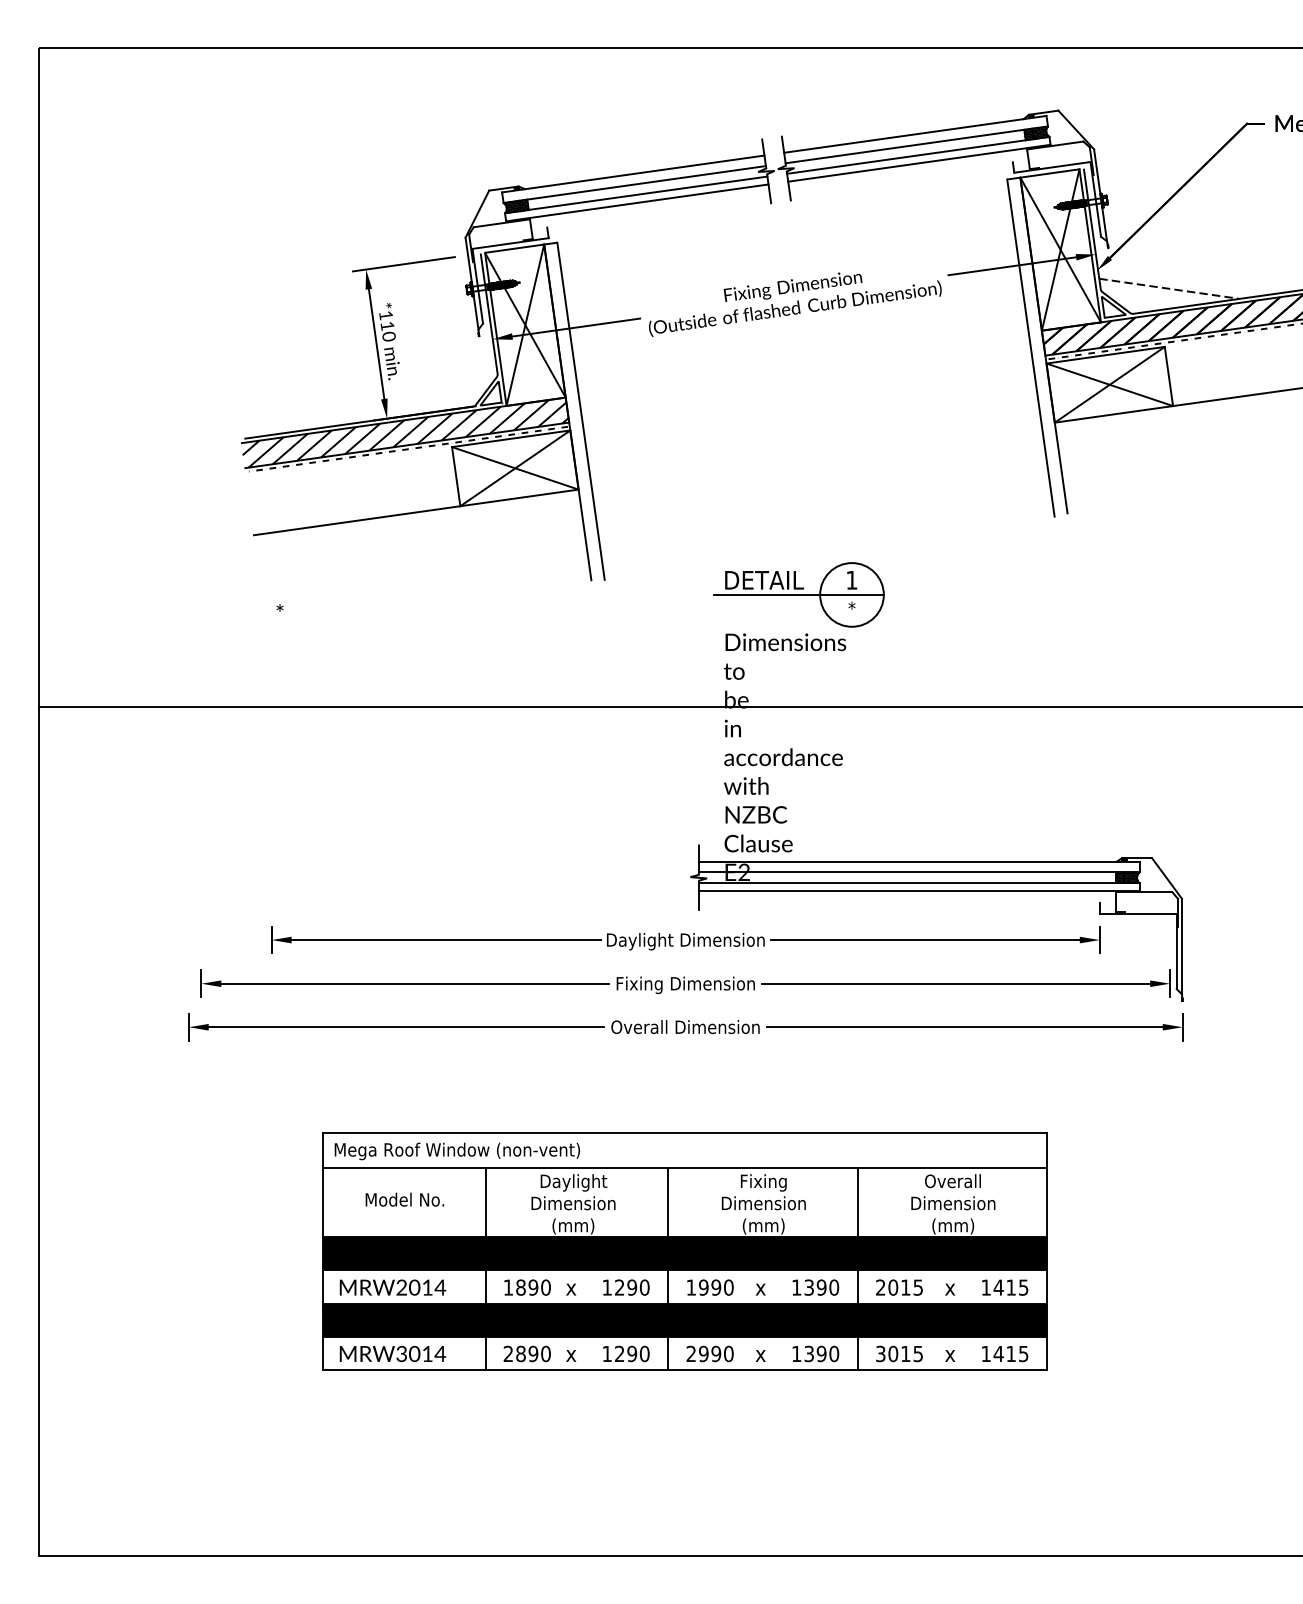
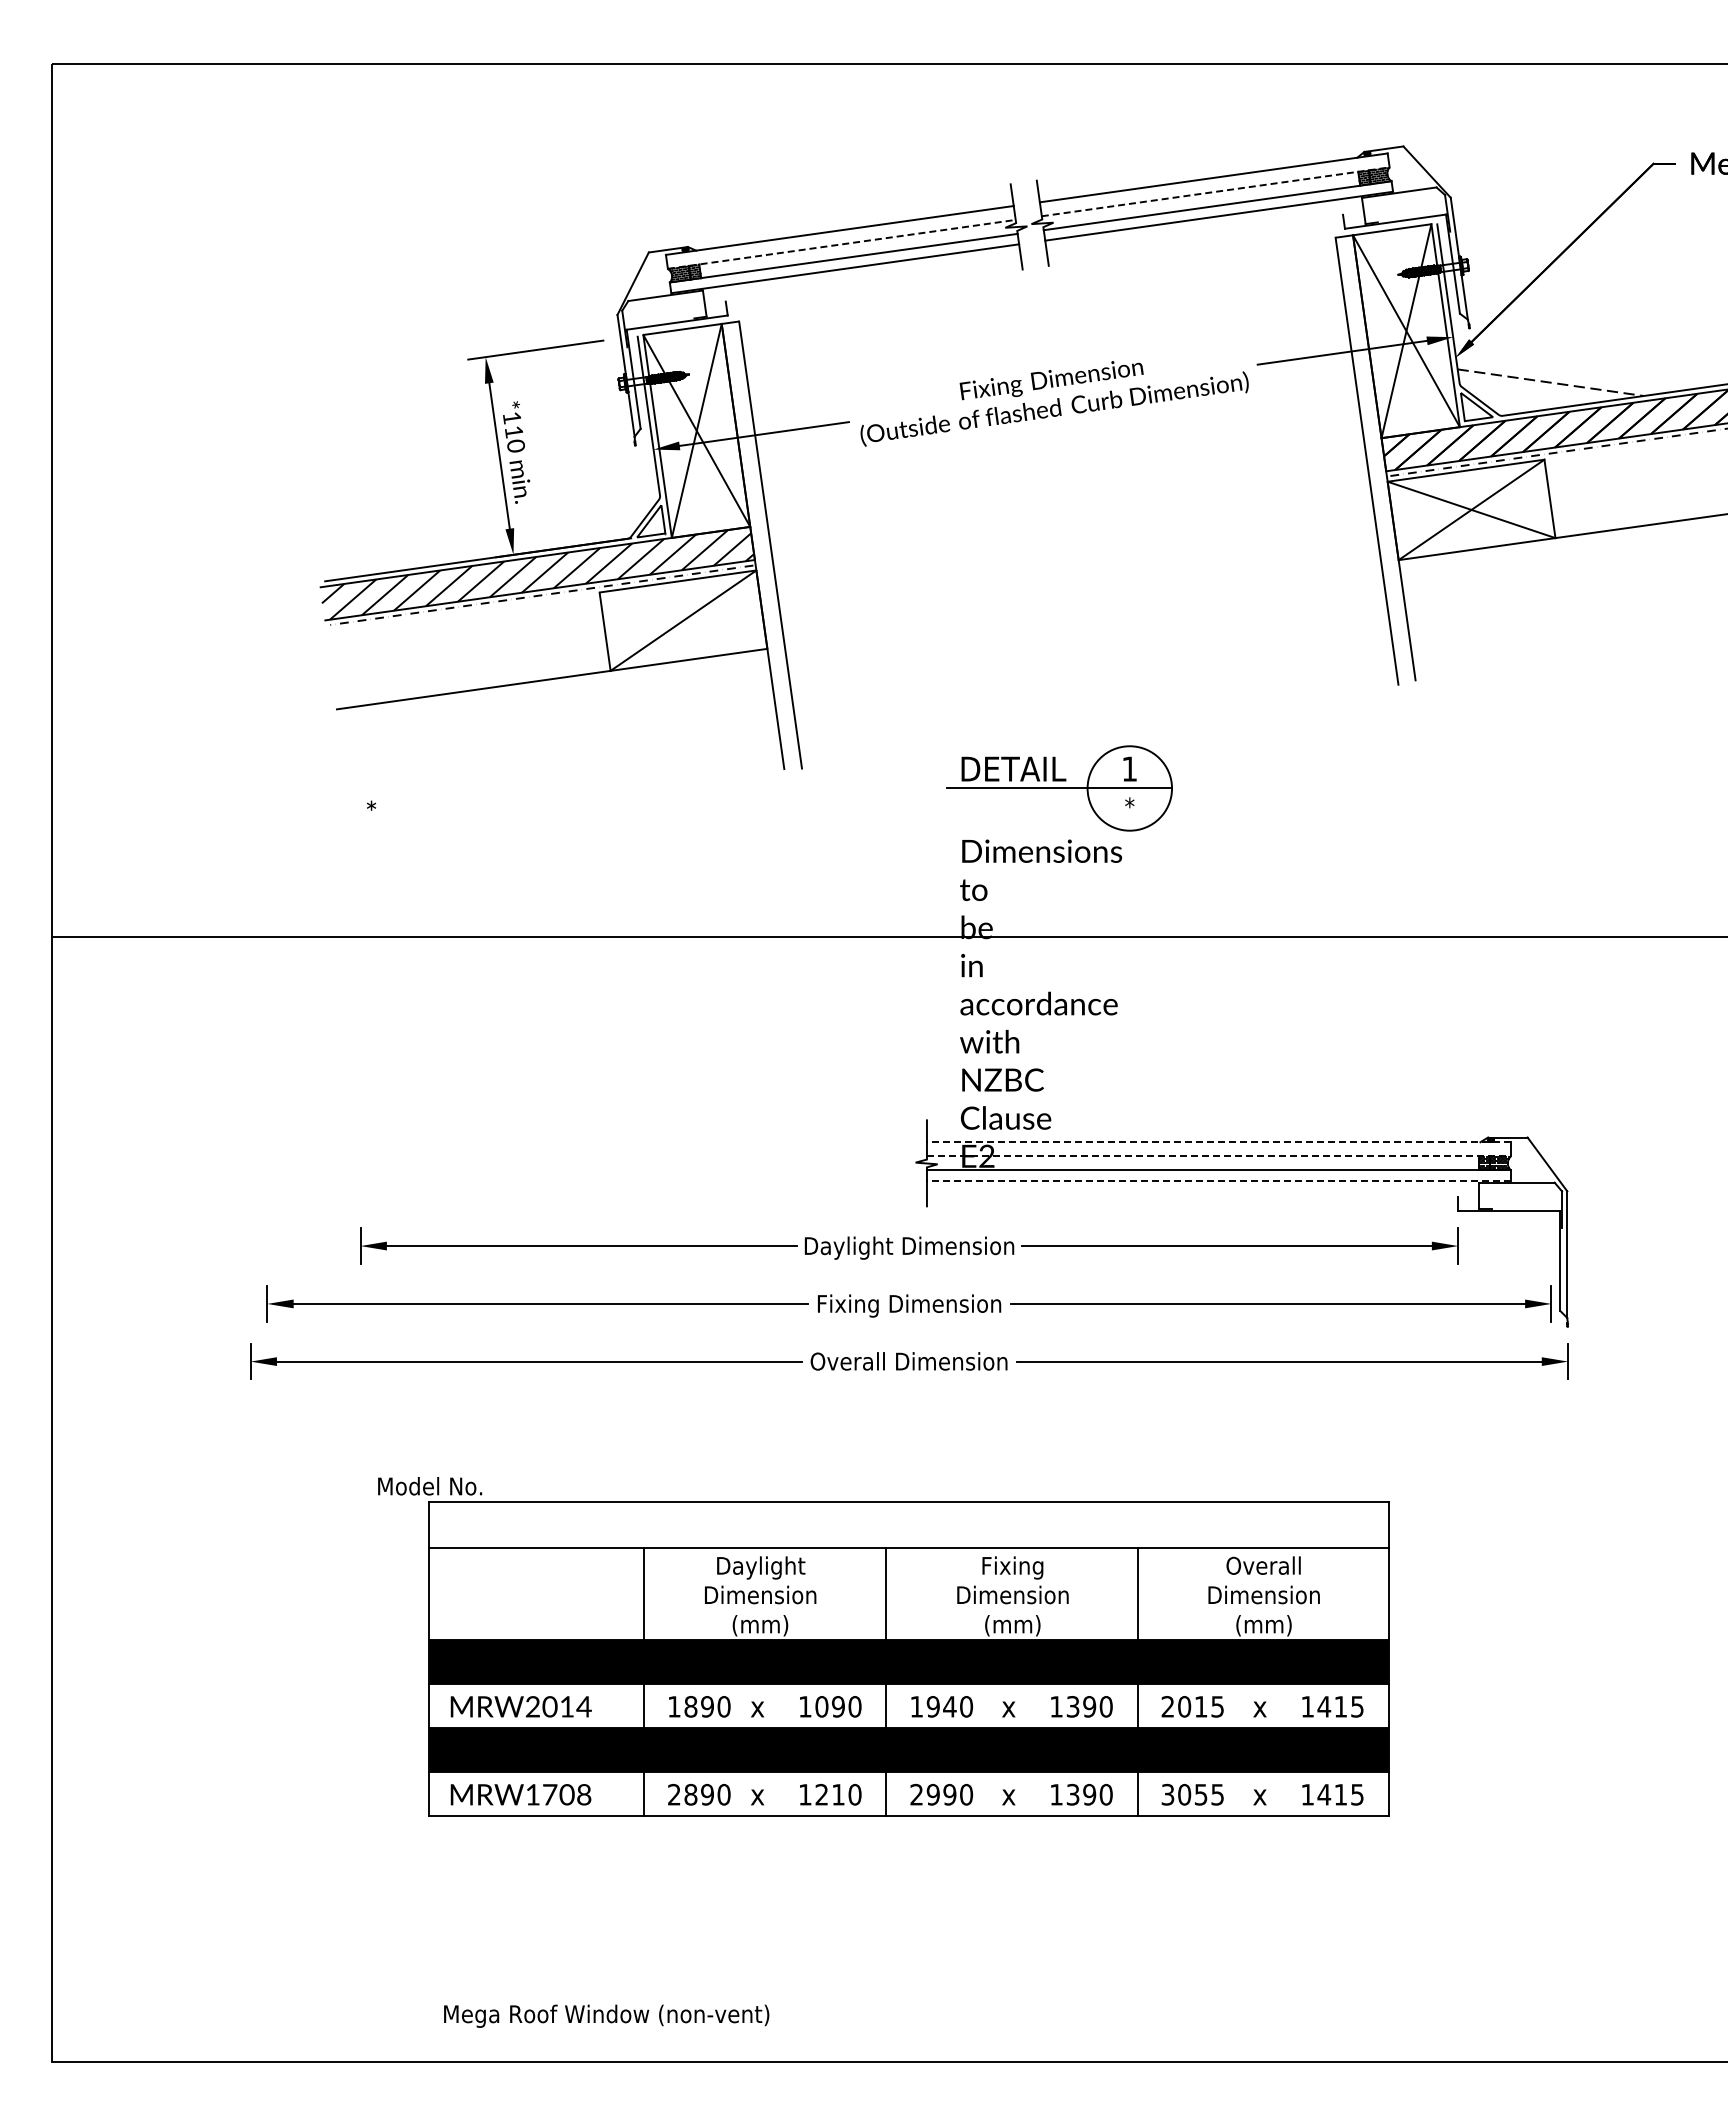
line: (916, 144) -> (1215, 191), solid -> dashed
line: (634, 184) -> (841, 244), solid -> dashed
line: (515, 468) -> (683, 620), removed
line: (918, 861) -> (1218, 1142), solid -> dashed
line: (919, 872) -> (1219, 1156), solid -> dashed
line: (918, 890) -> (1218, 1180), solid -> dashed
text: (457, 1150) -> (606, 2015), moved
text: (405, 1199) -> (430, 1486), moved
text: (619, 1287) -> (821, 1706), 1290 -> 1090
text: (715, 1287) -> (949, 1706), 1990 -> 1940
text: (421, 1353) -> (558, 1794), MRW3014 -> MRW1708
text: (632, 1353) -> (838, 1794), 1290 -> 1210
text: (906, 1353) -> (1201, 1794), 3015 -> 3055

